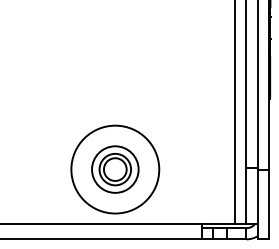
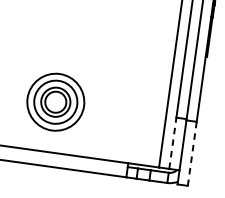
circle: (115, 169) -> (55, 102), size x0.7
line: (246, 196) -> (172, 143), solid -> dashed
line: (268, 204) -> (192, 153), solid -> dashed

